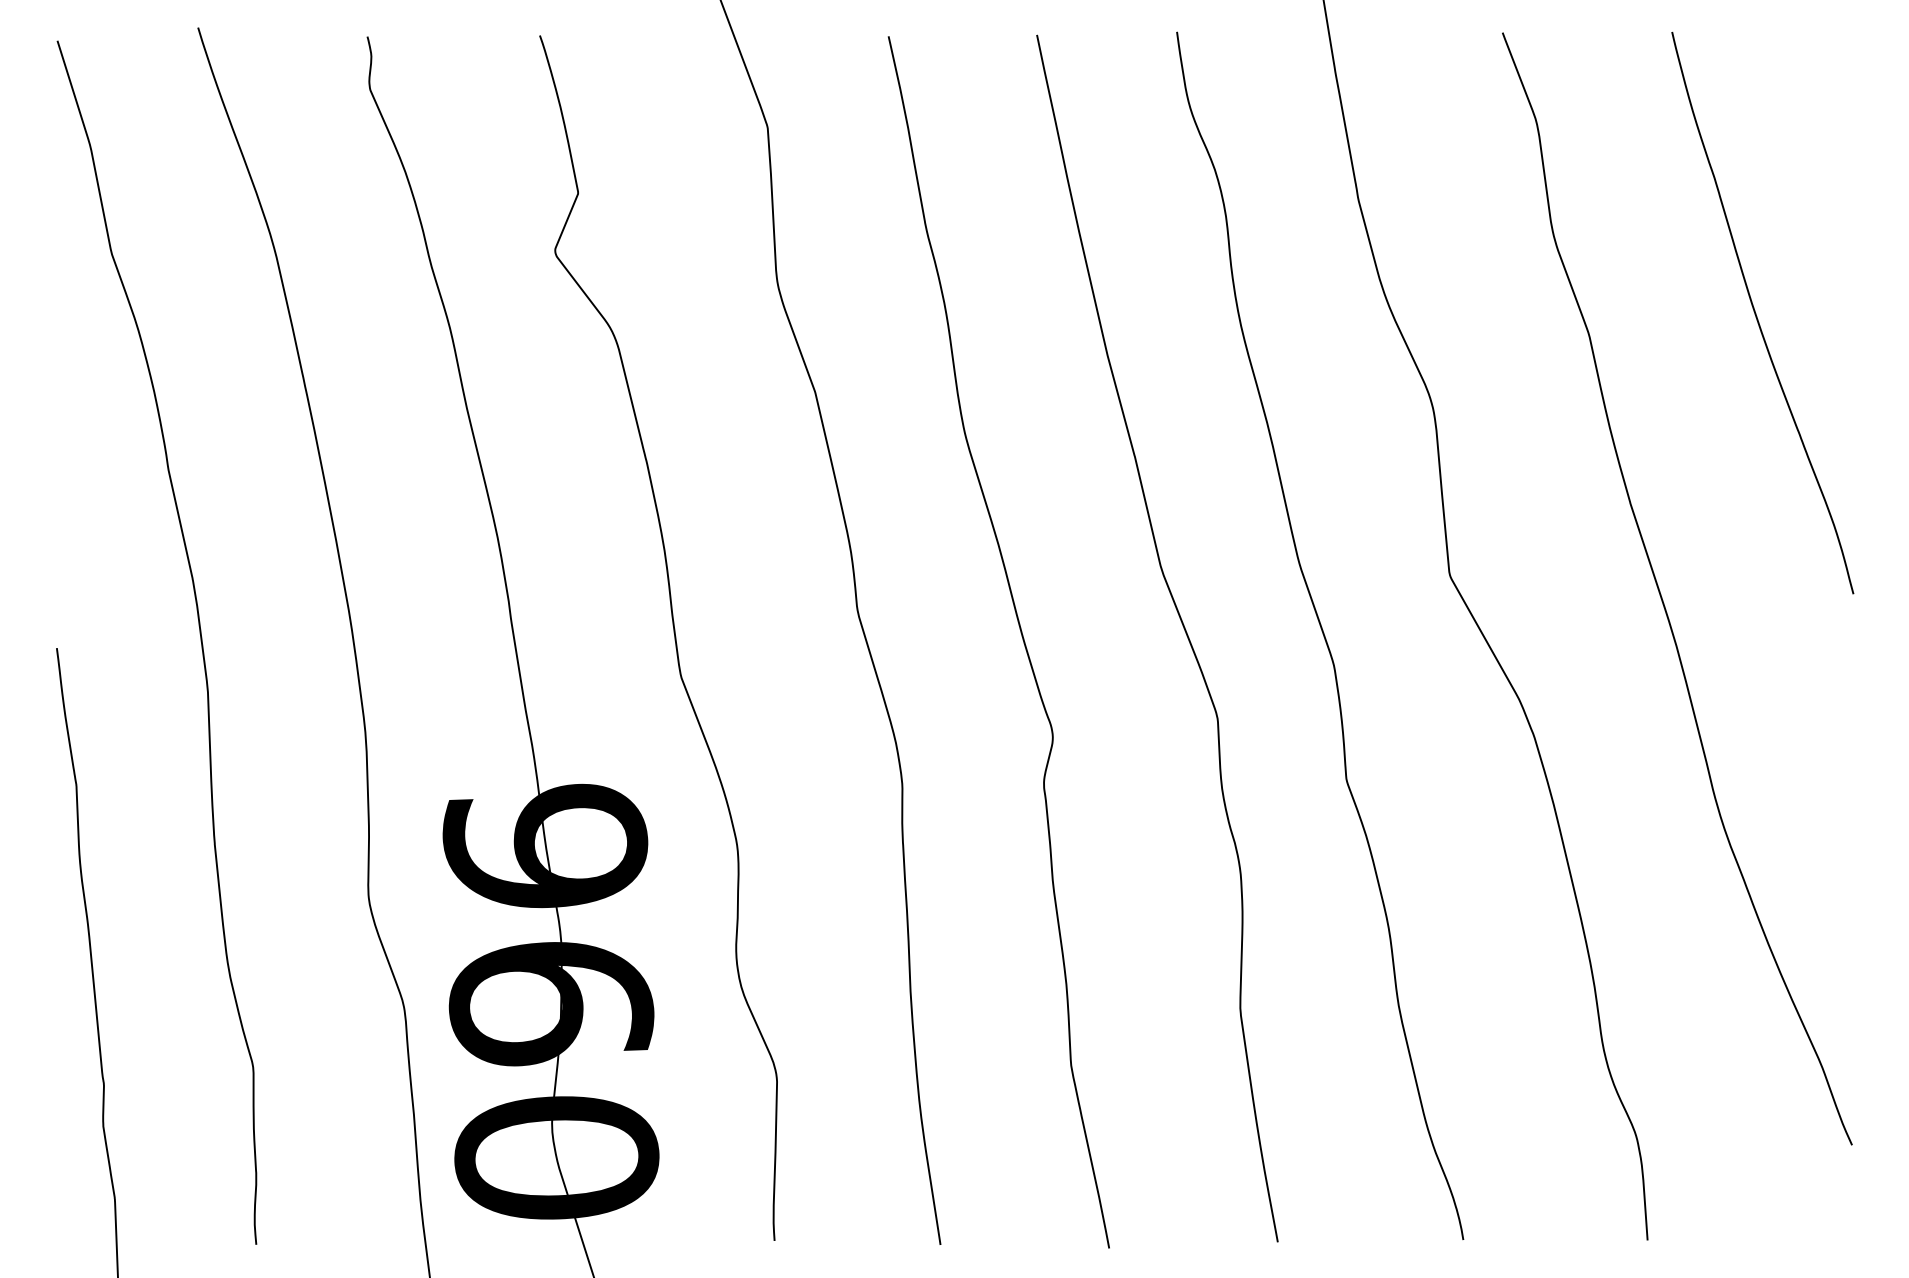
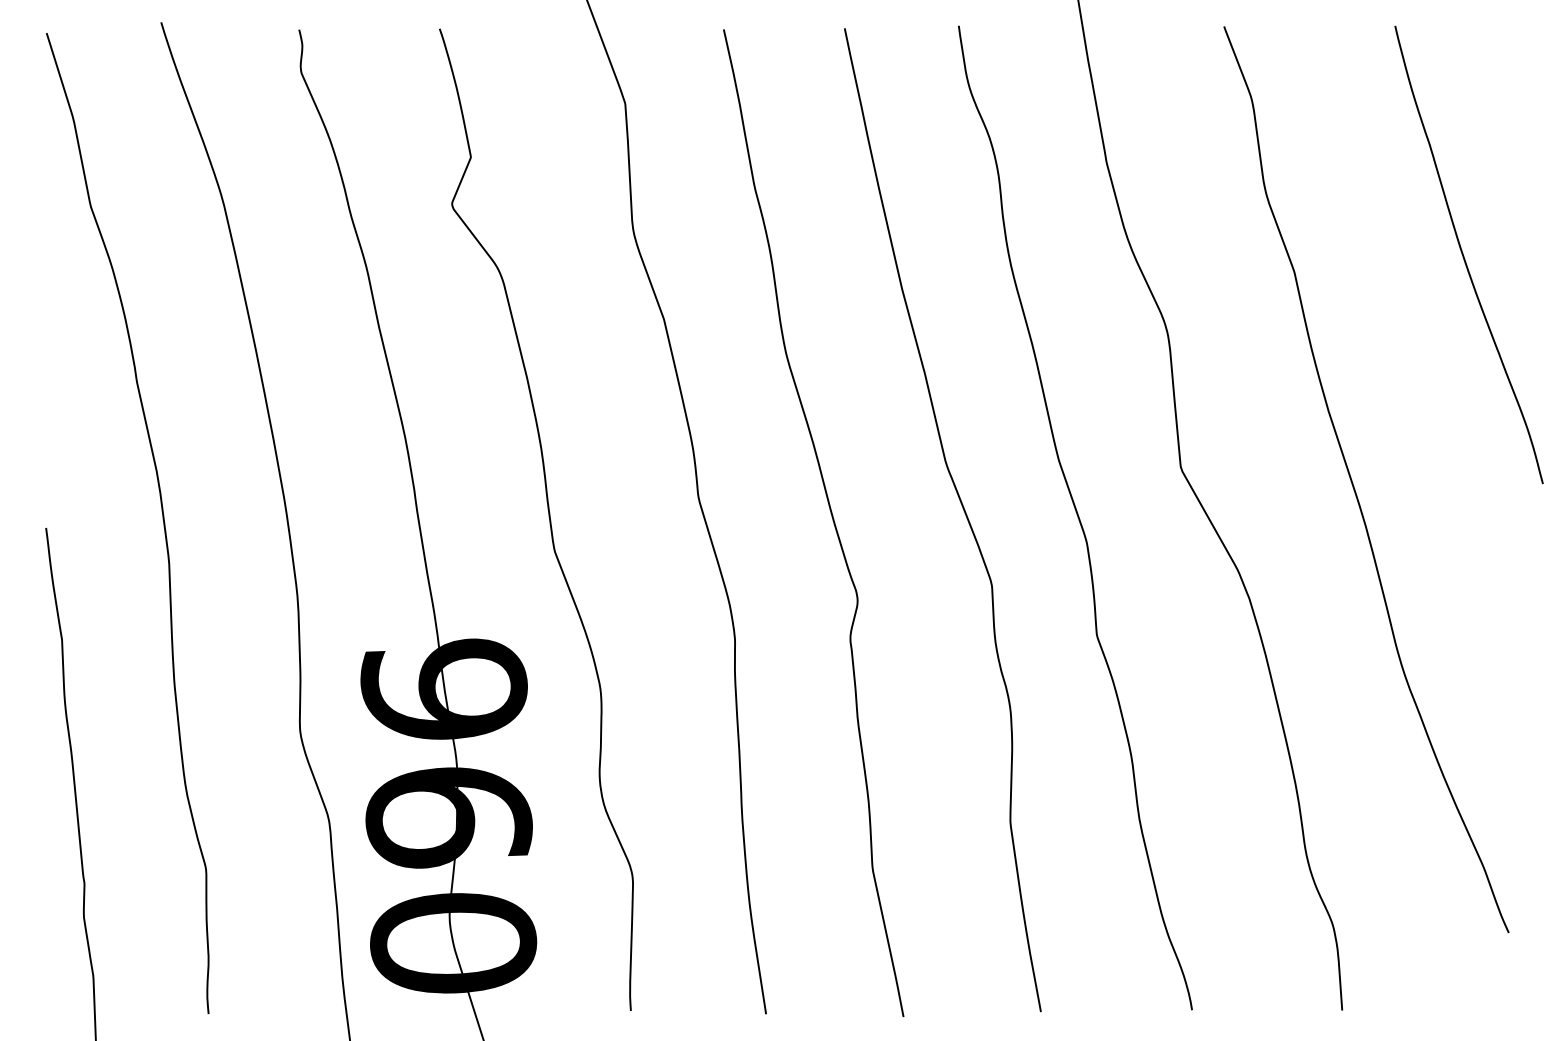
curve: (1757, 314) -> (1464, 256), moved

